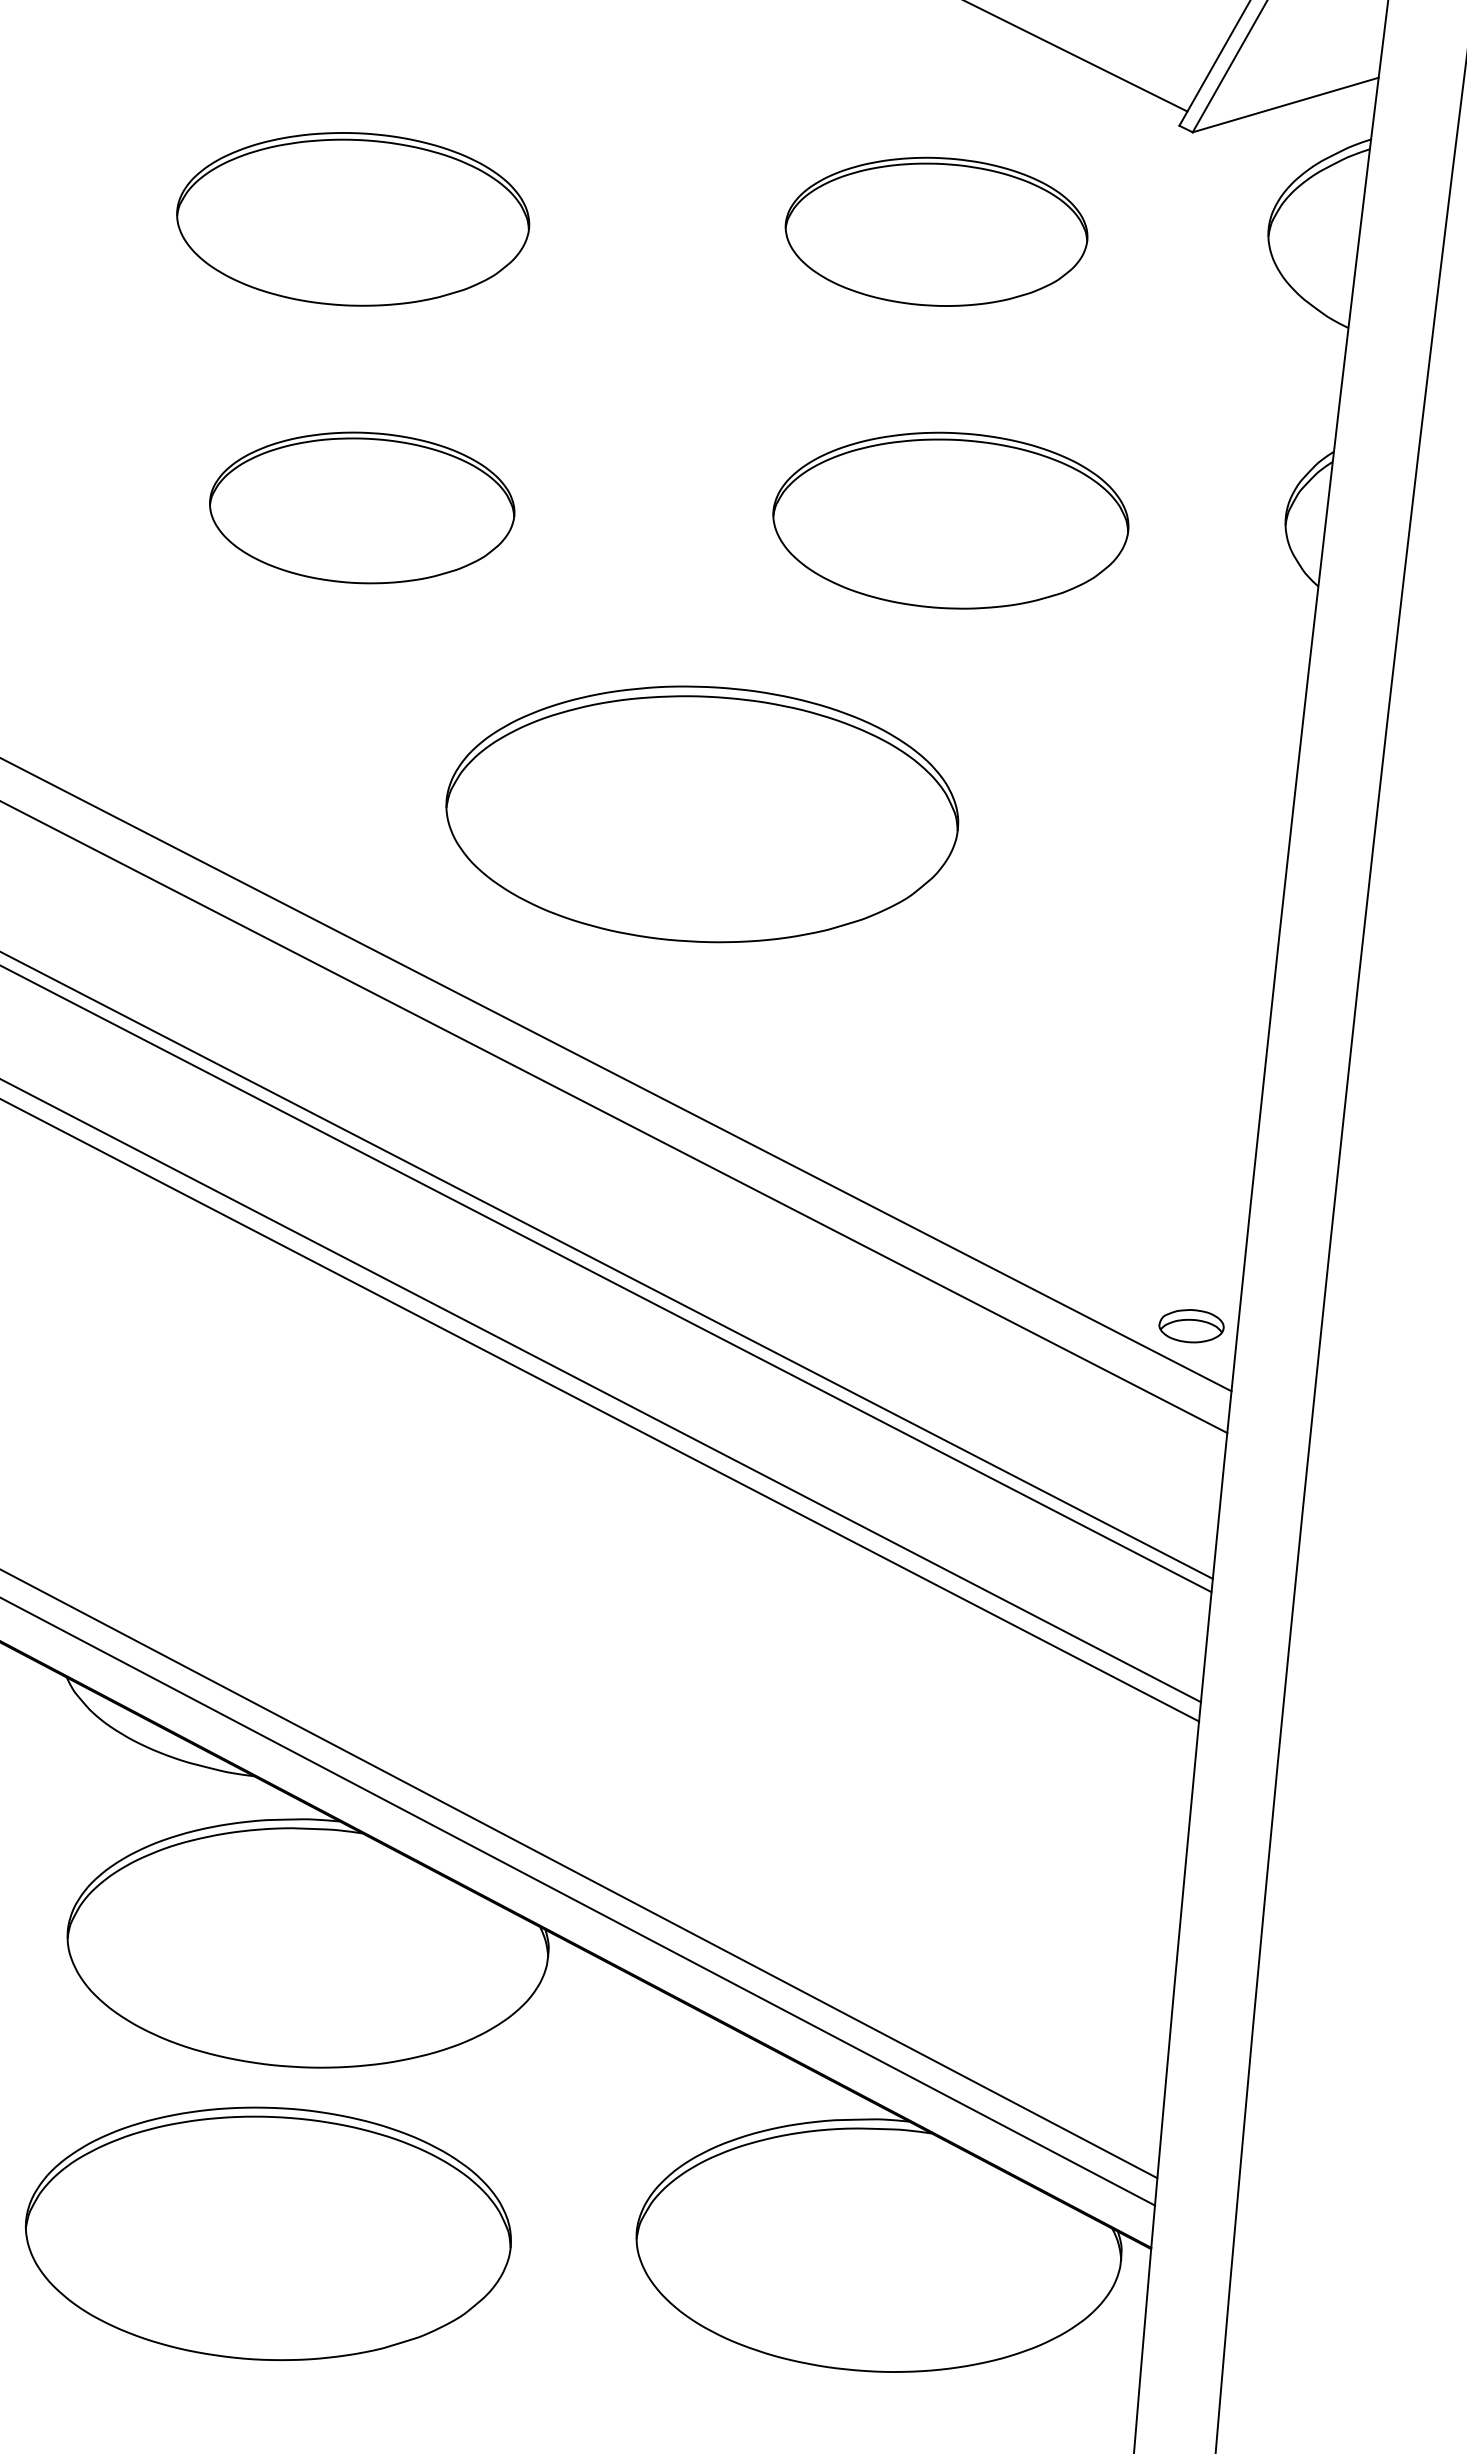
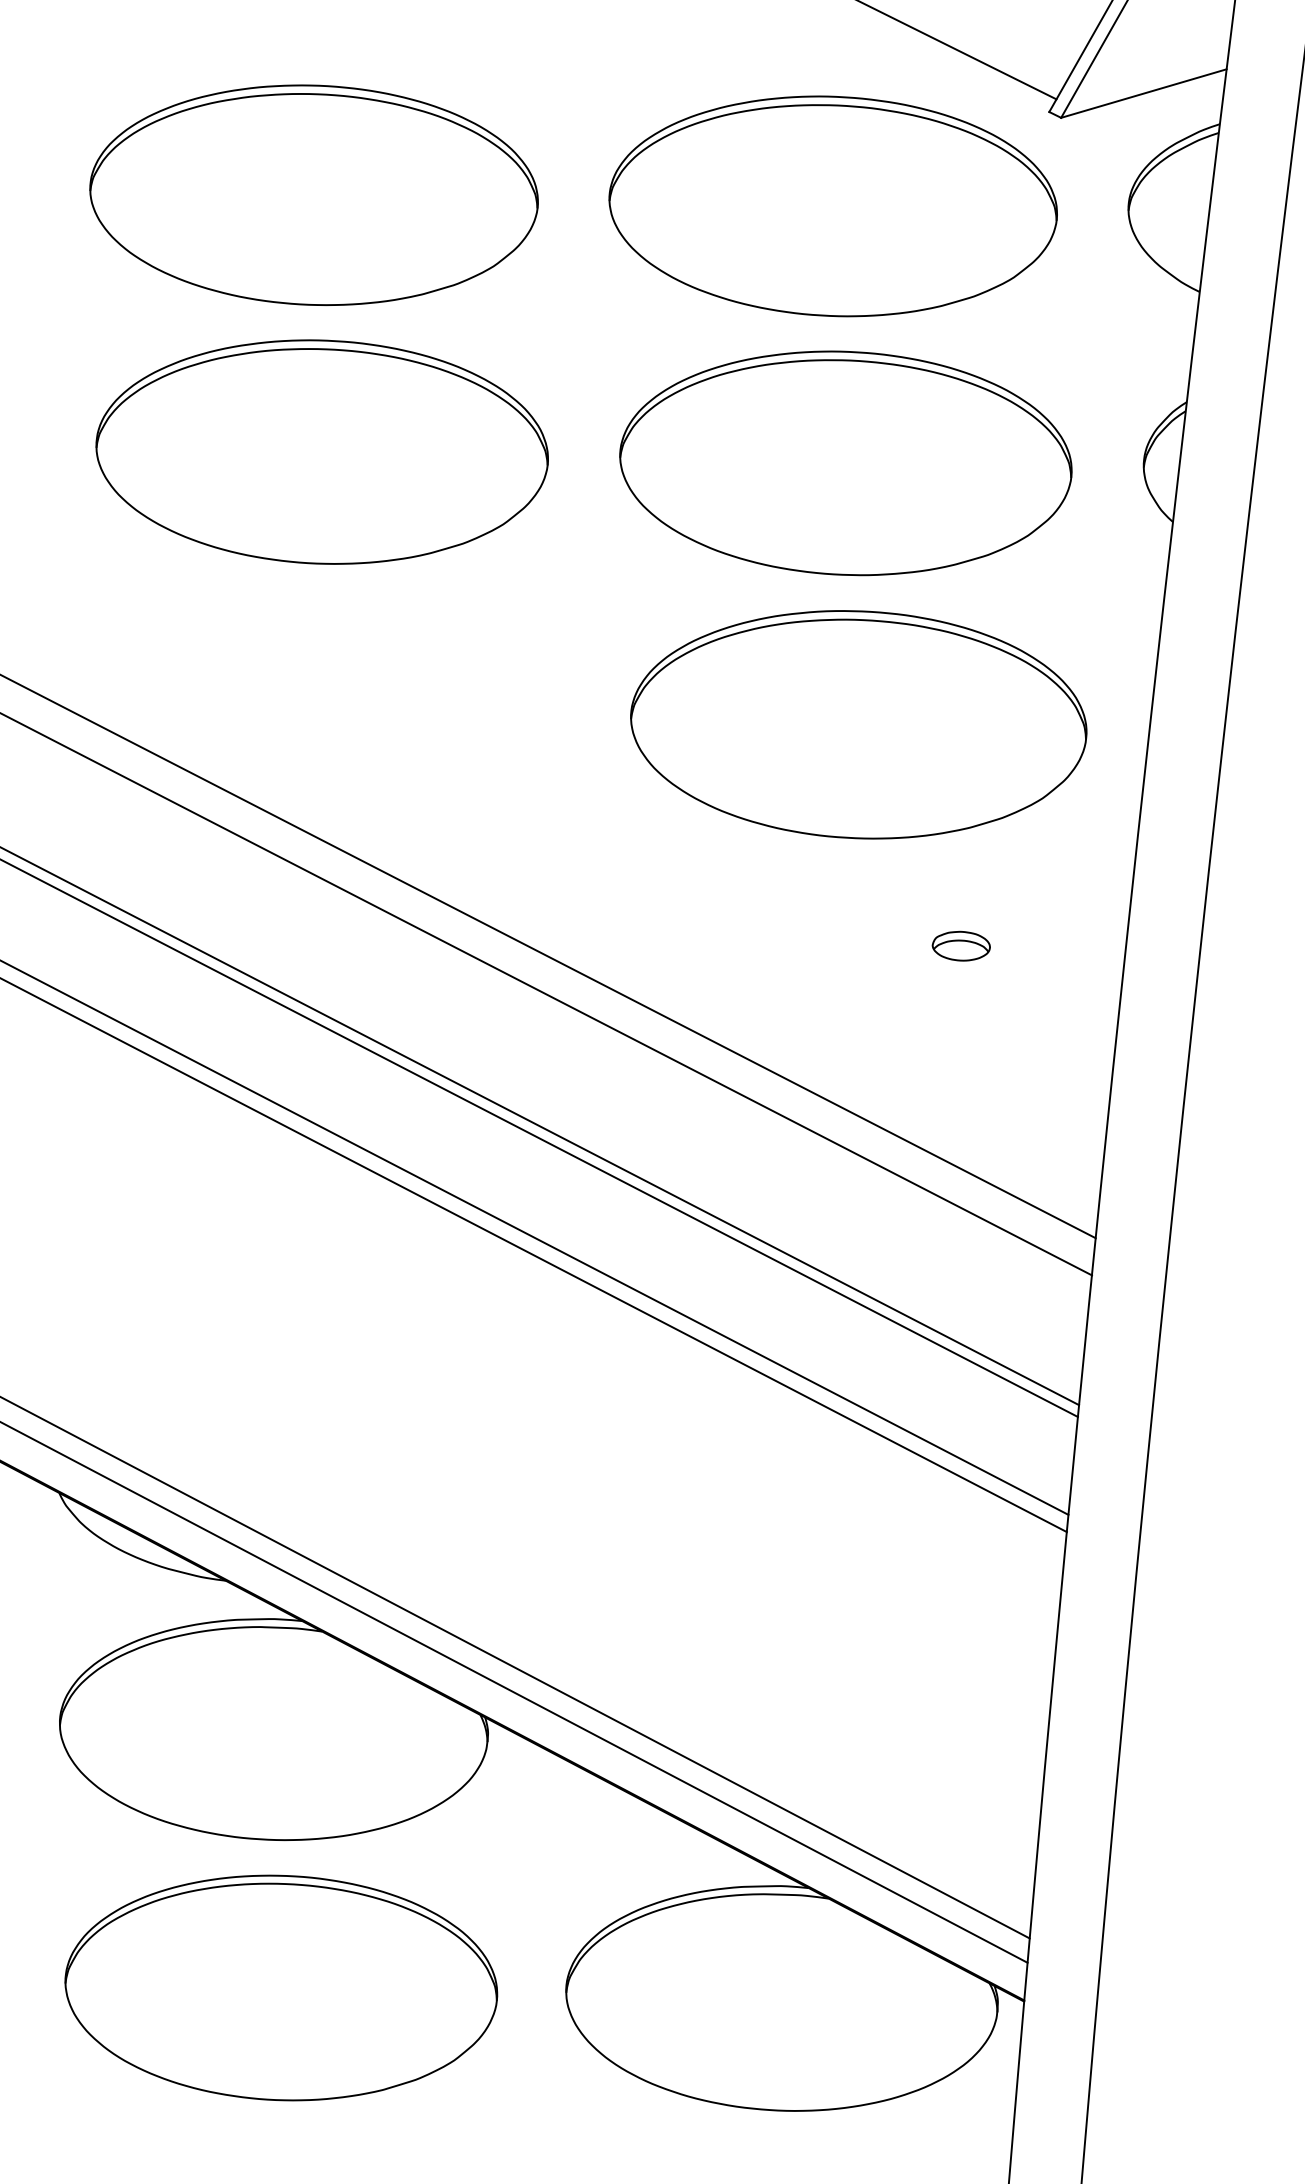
part: (352, 219) -> (313, 195), size x1.43
part: (936, 231) -> (833, 206), size x1.67
part: (361, 507) -> (321, 451), size x1.67
part: (950, 520) -> (845, 463), size x1.43
part: (702, 814) -> (858, 724), moved
part: (1191, 1326) -> (961, 946), moved
part: (268, 2233) -> (281, 1987), moved

